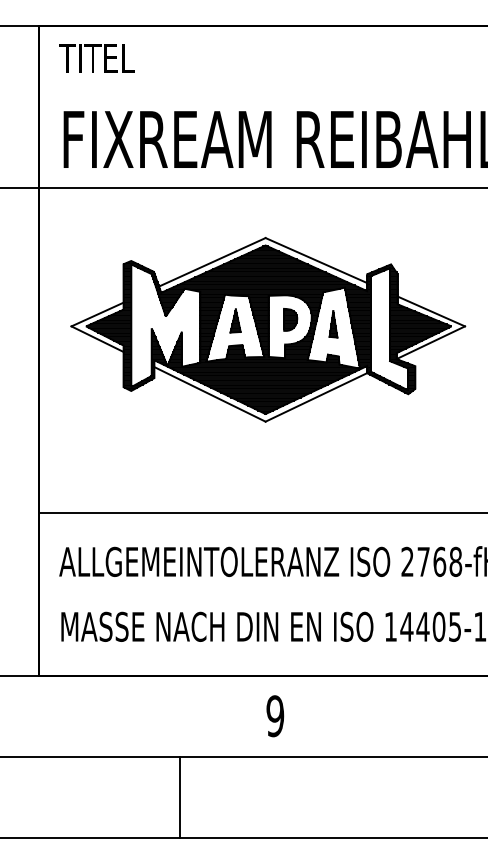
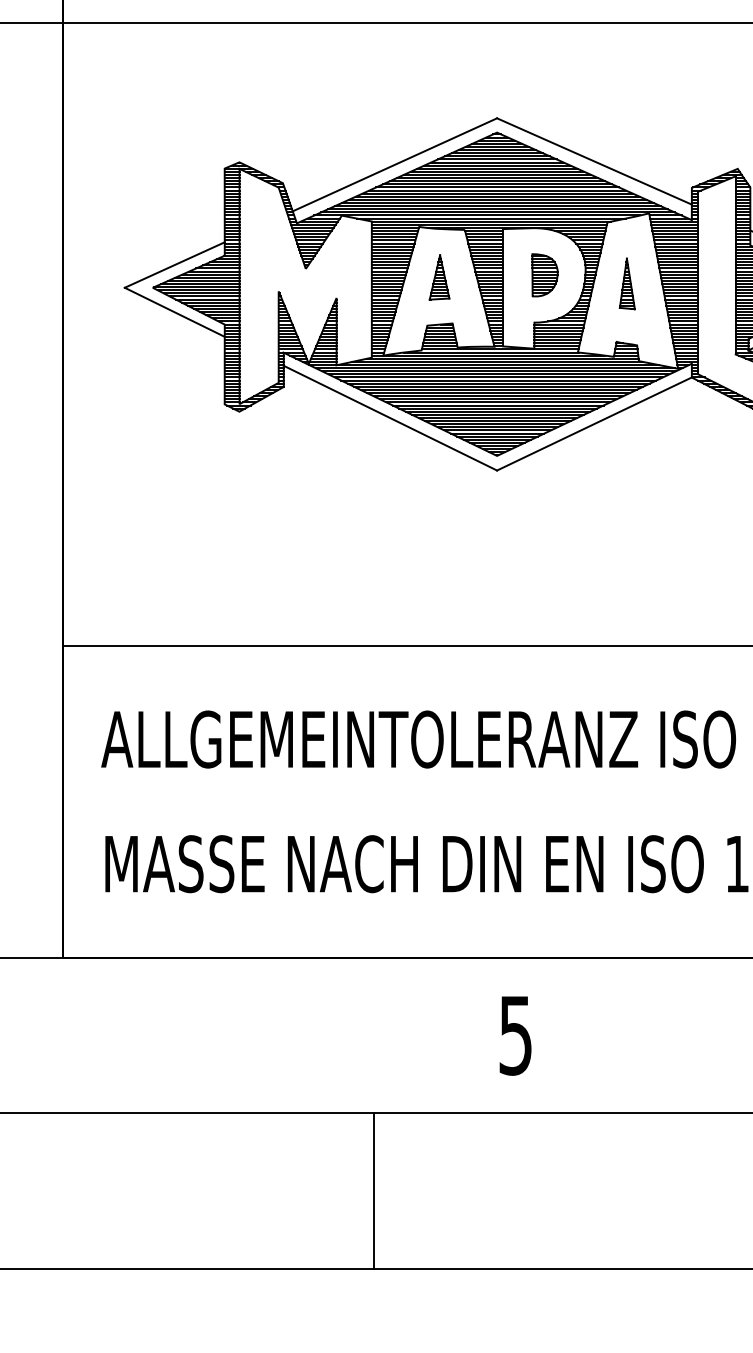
text: (275, 716) -> (516, 1035), 9 -> 5
line: (180, 797) -> (374, 1191), moved

